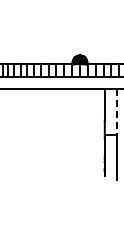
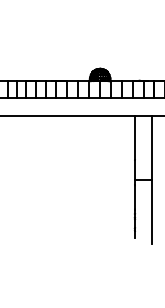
line: (117, 111) -> (152, 147), dashed -> solid

